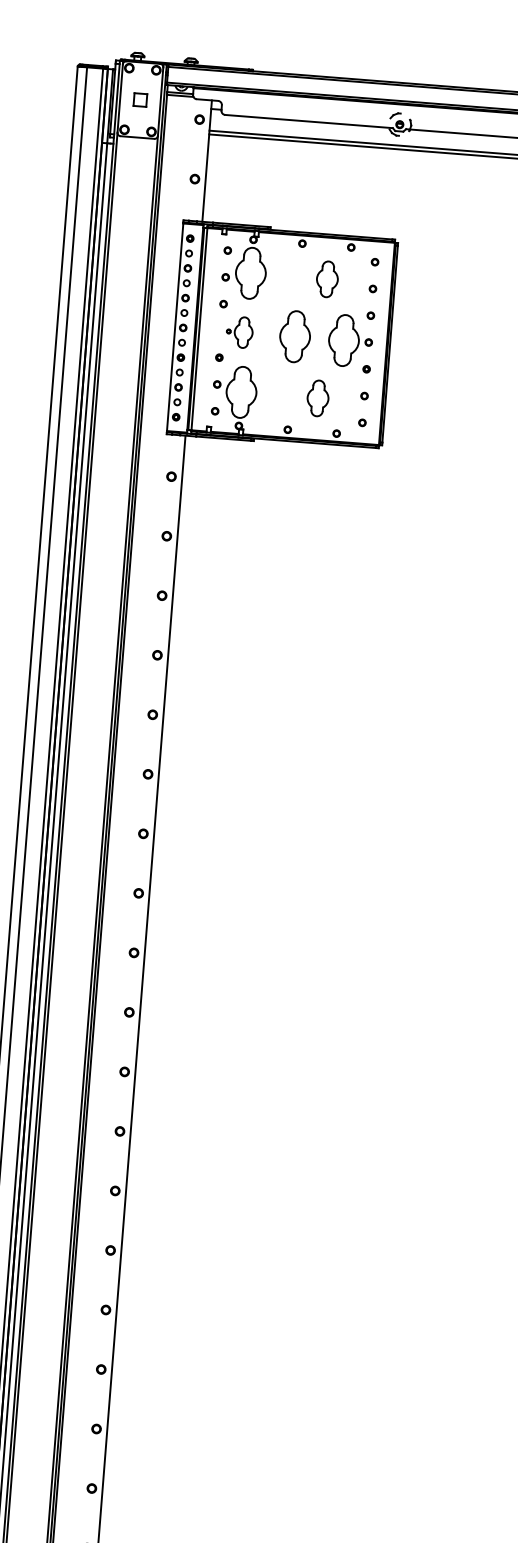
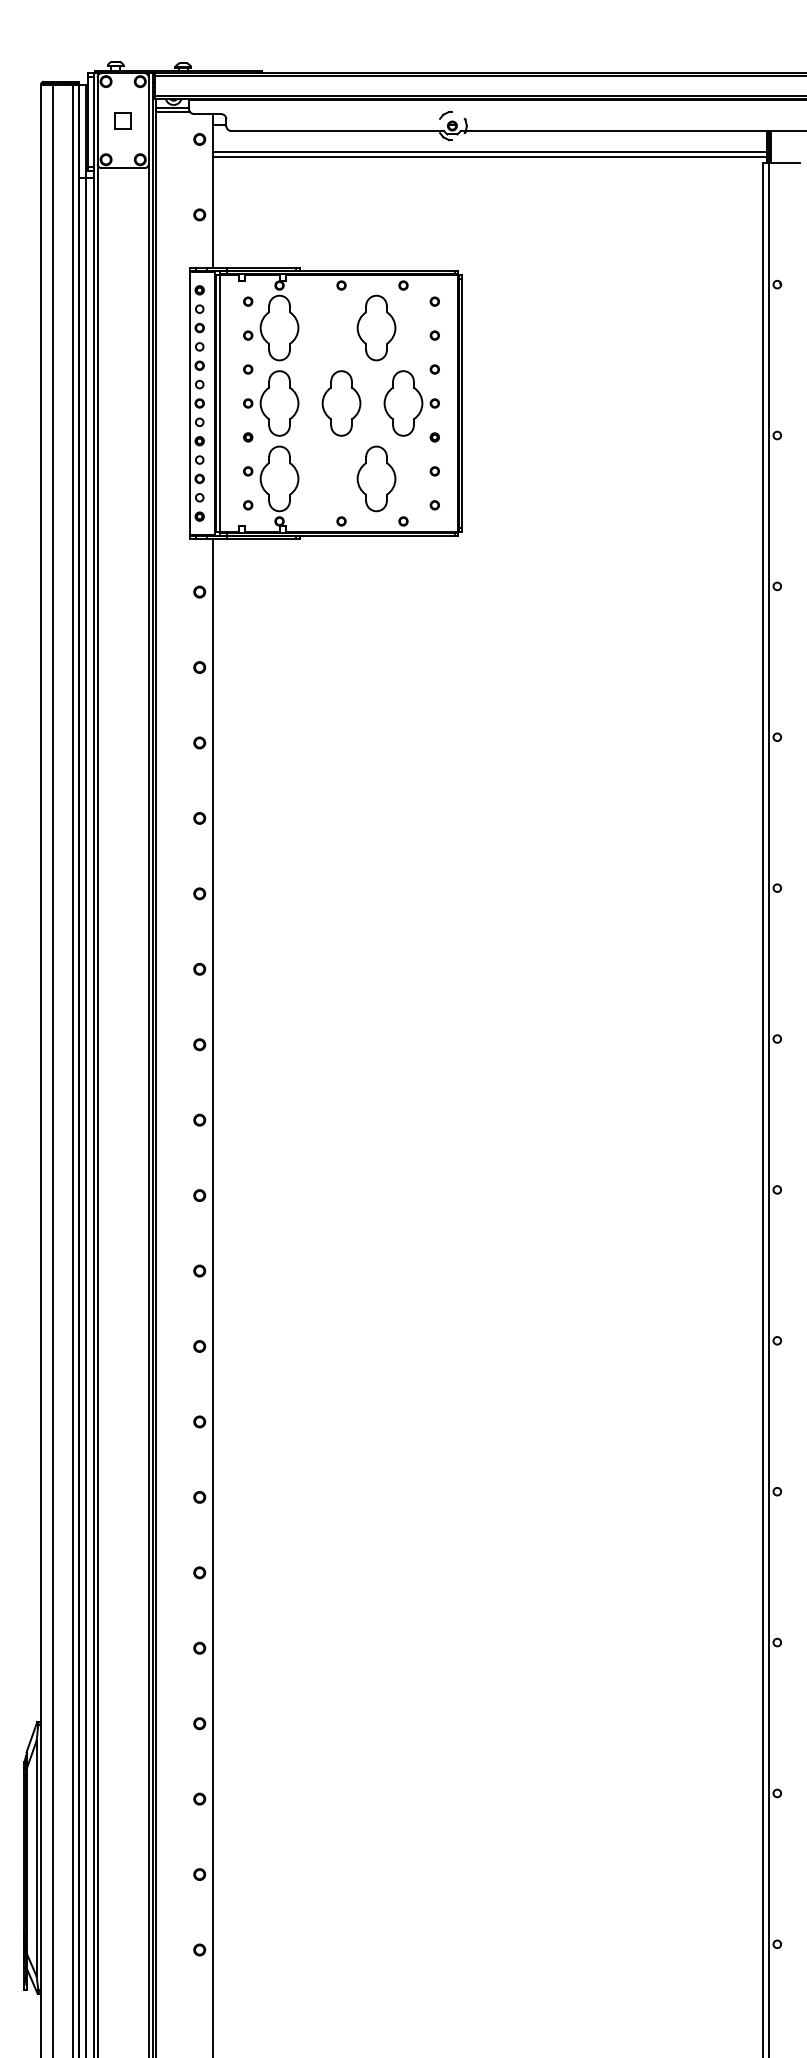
part: (327, 278) -> (376, 327), size x1.43
part: (239, 332) -> (271, 403), size x1.67
part: (318, 398) -> (376, 478), size x1.43

